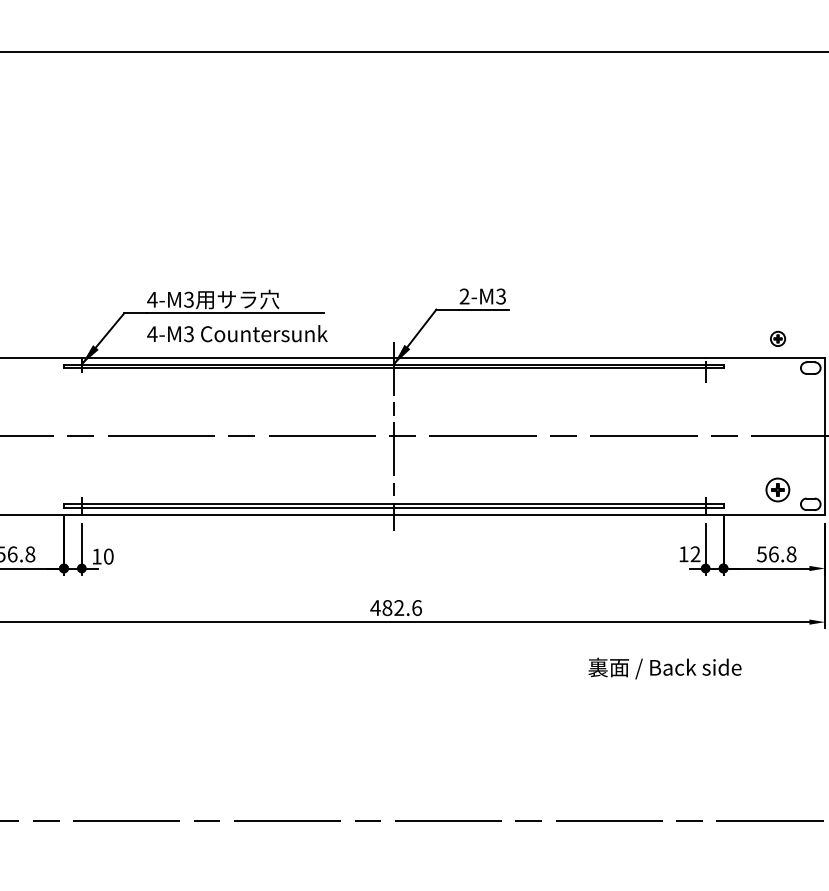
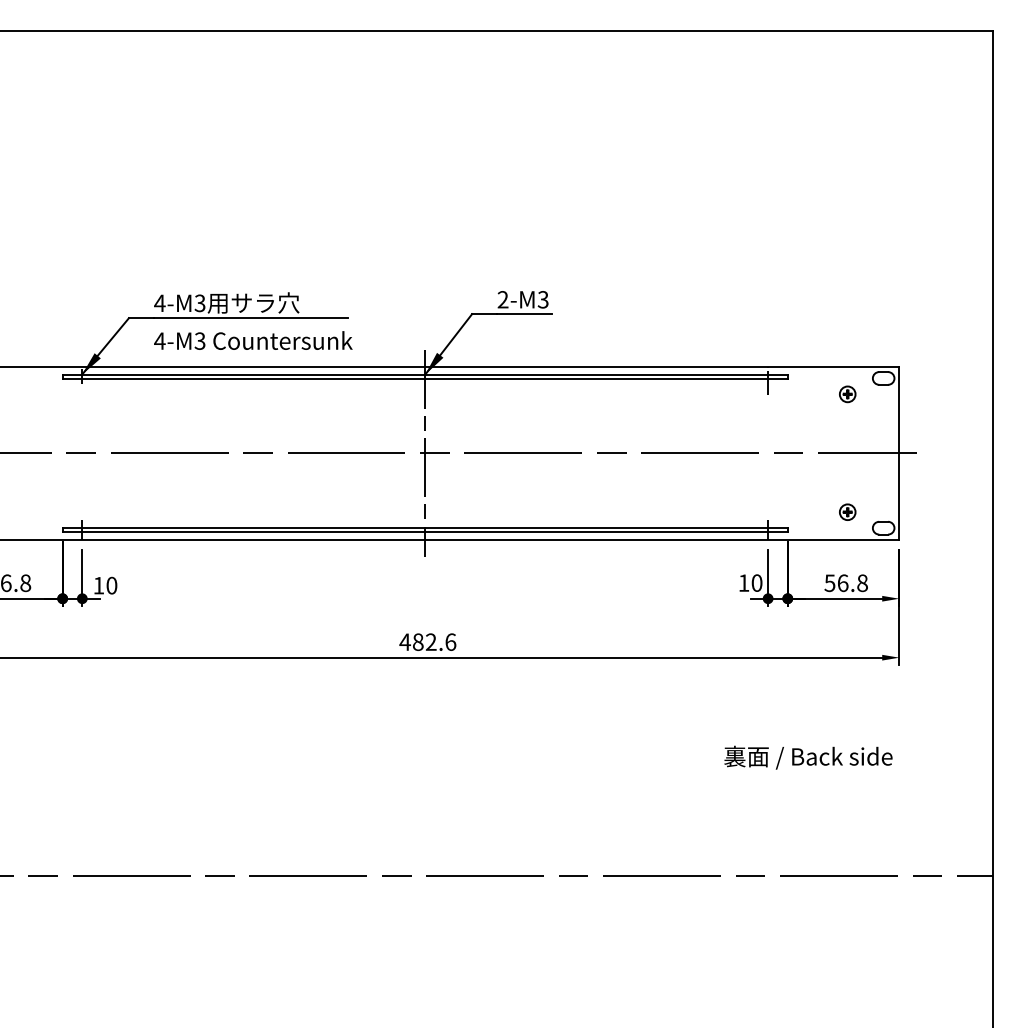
part: (777, 339) -> (847, 394), moved
part: (777, 489) -> (847, 511), size x0.62
text: (695, 553) -> (756, 582), 12 -> 10
text: (665, 668) -> (808, 757), moved

